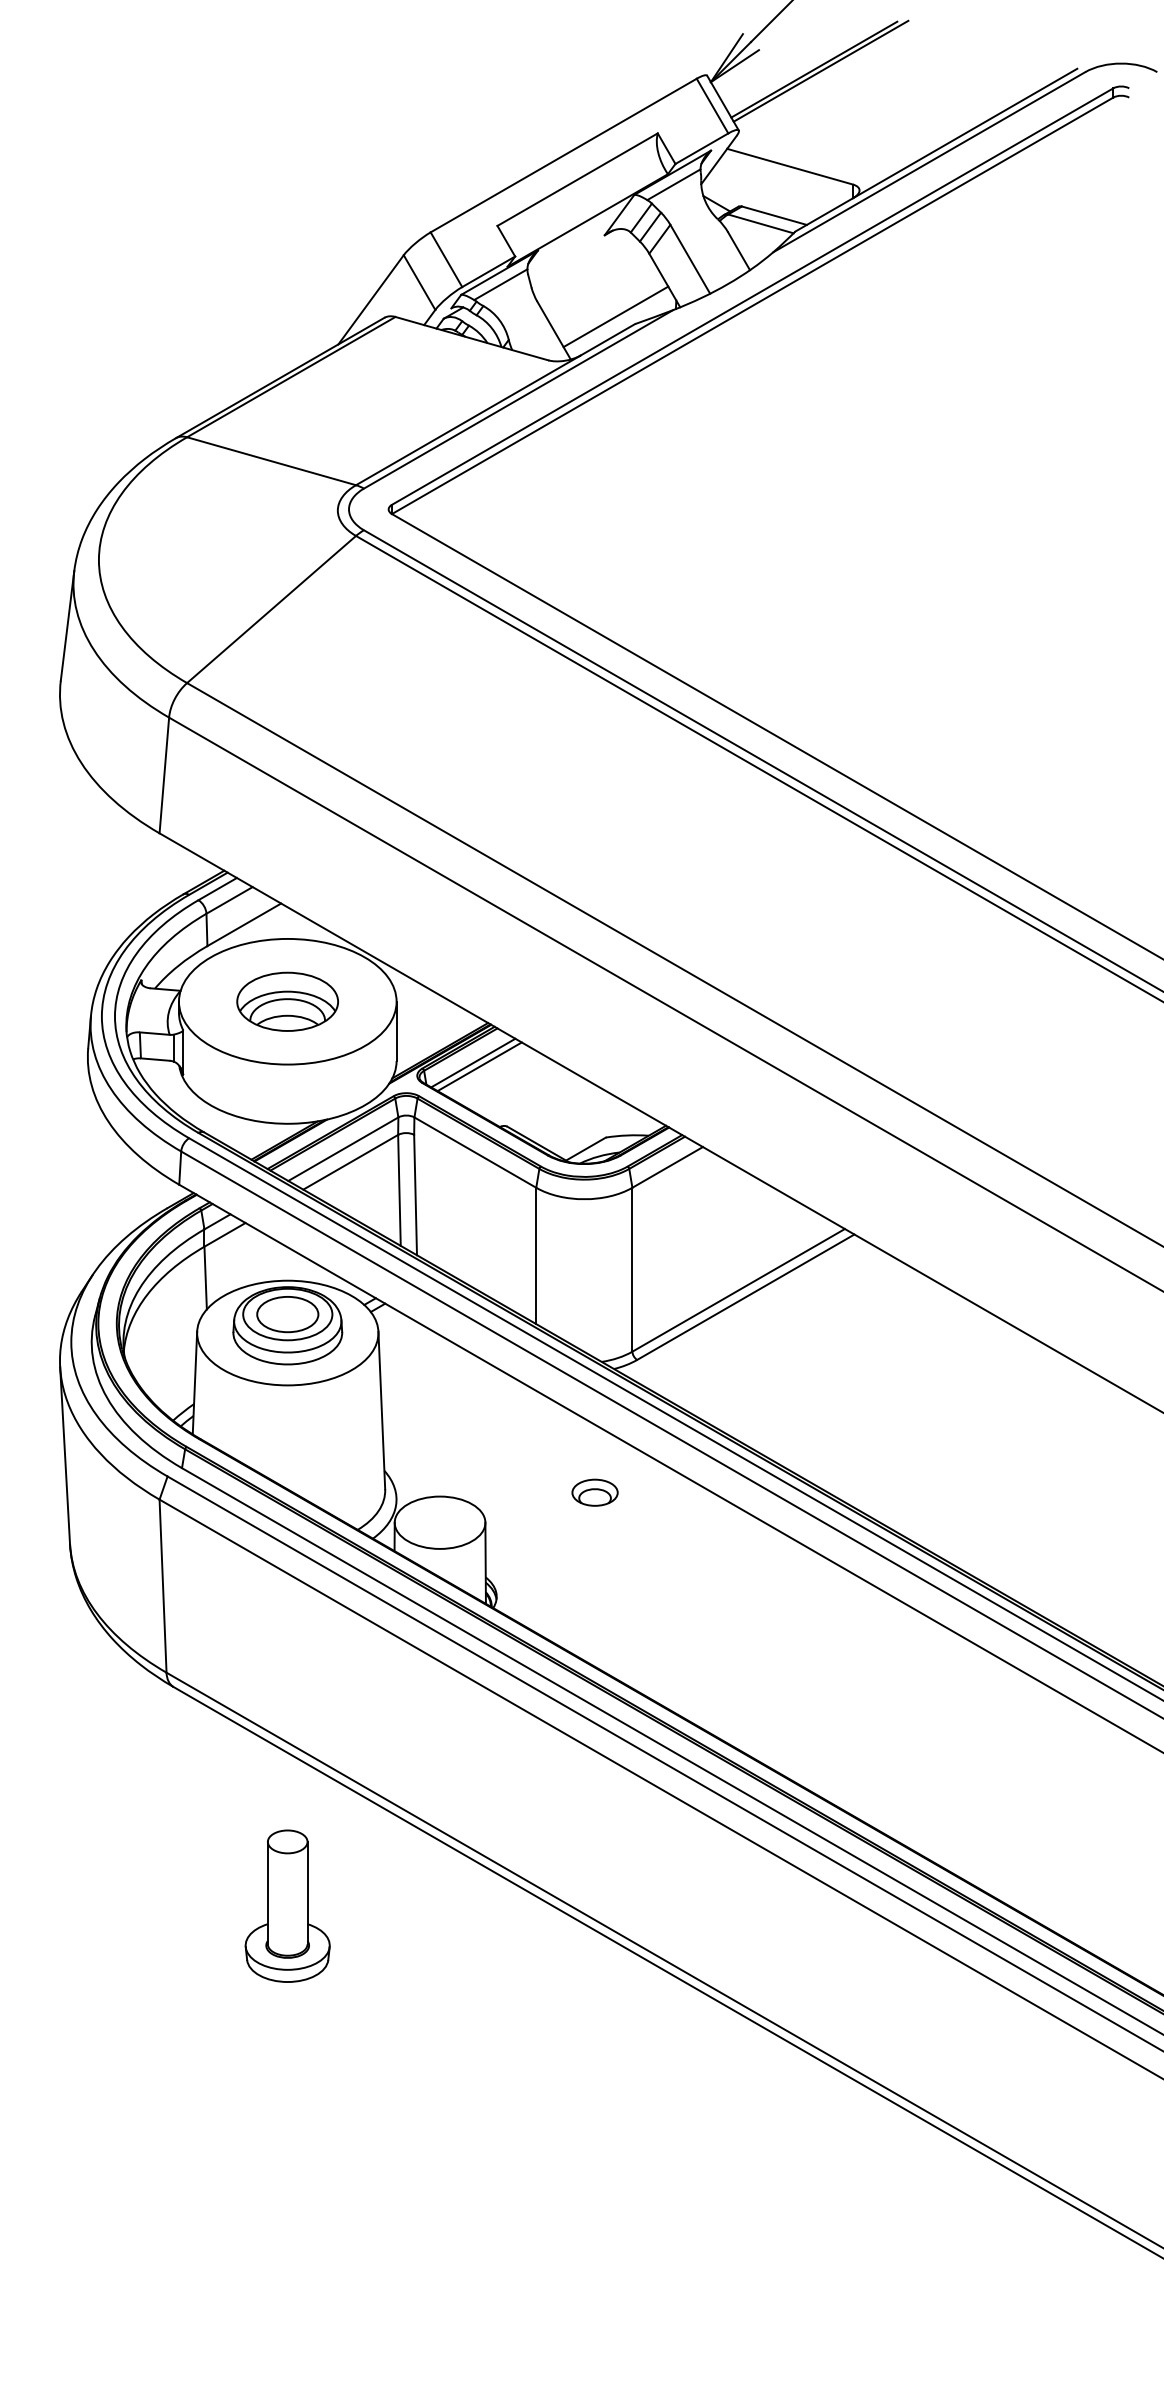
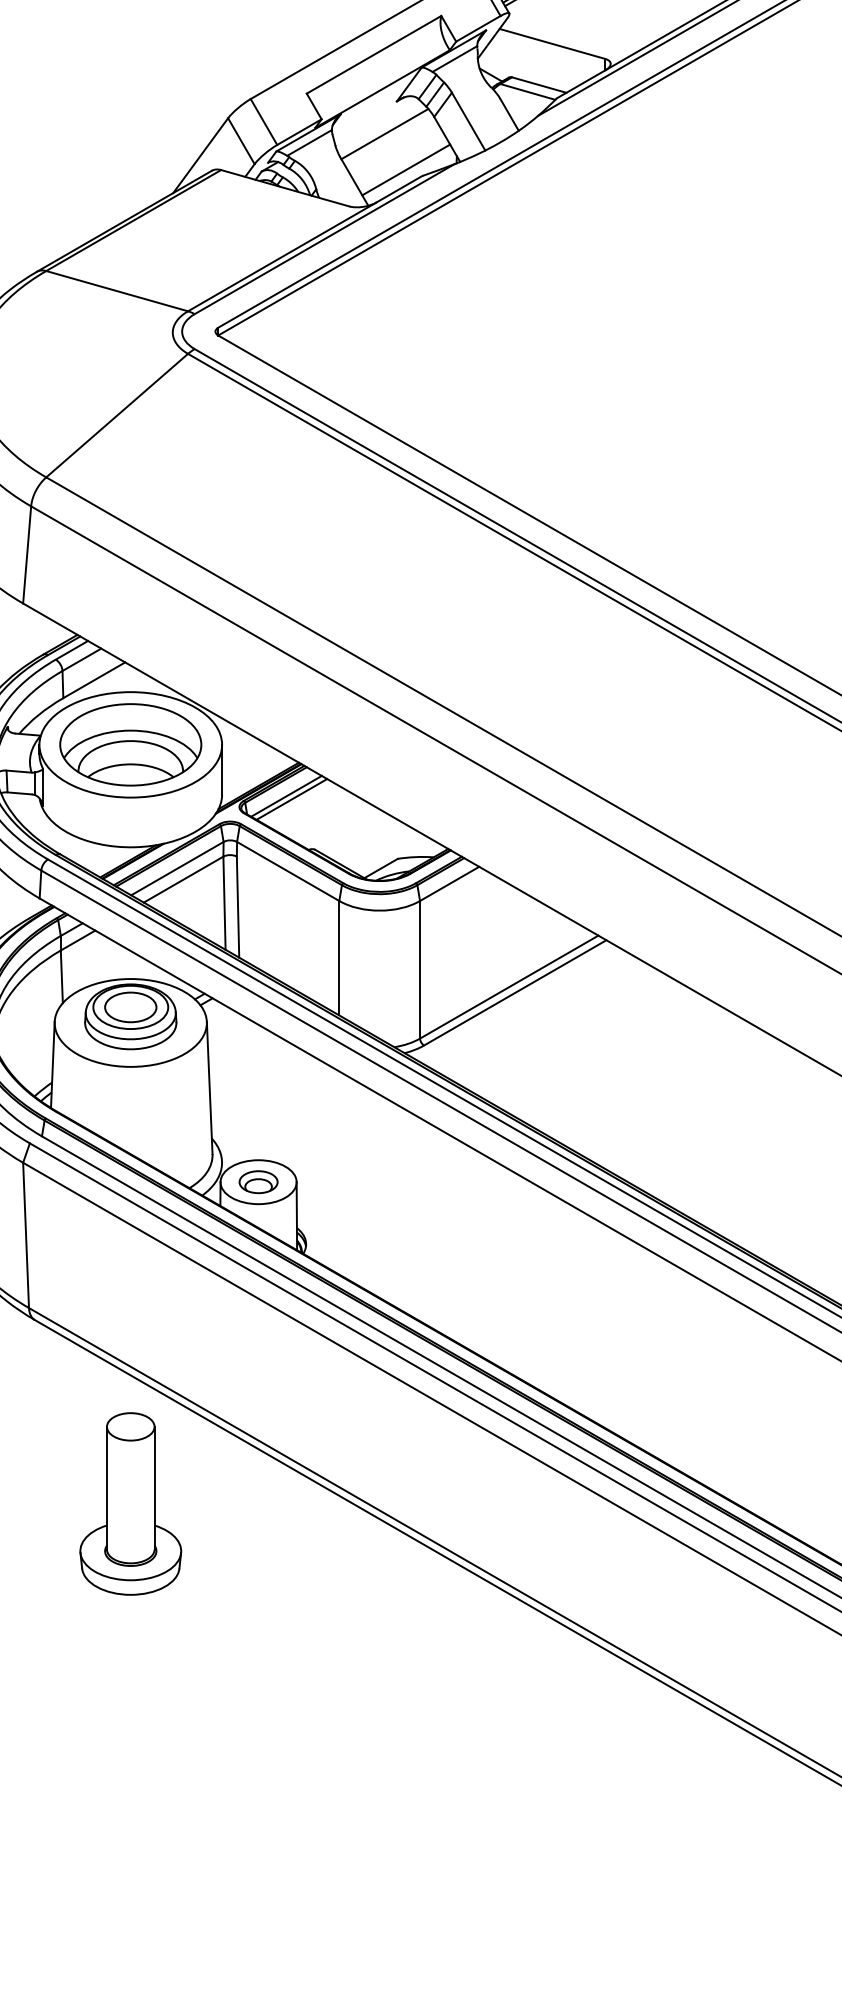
line: (590, 274) -> (384, 134), added
part: (287, 1001) -> (130, 744), size x1.67
part: (594, 1492) -> (258, 1181), moved
part: (287, 1906) -> (130, 1504), size x1.43

